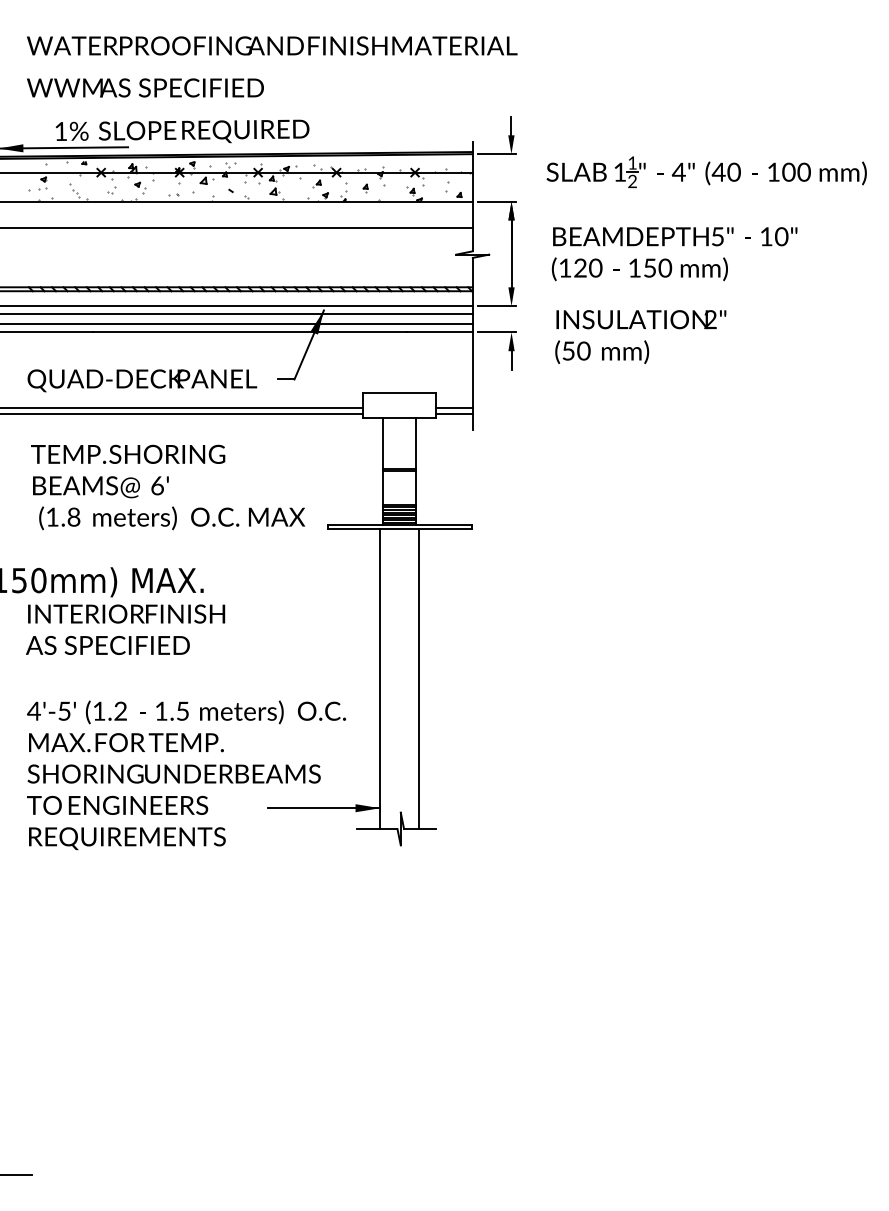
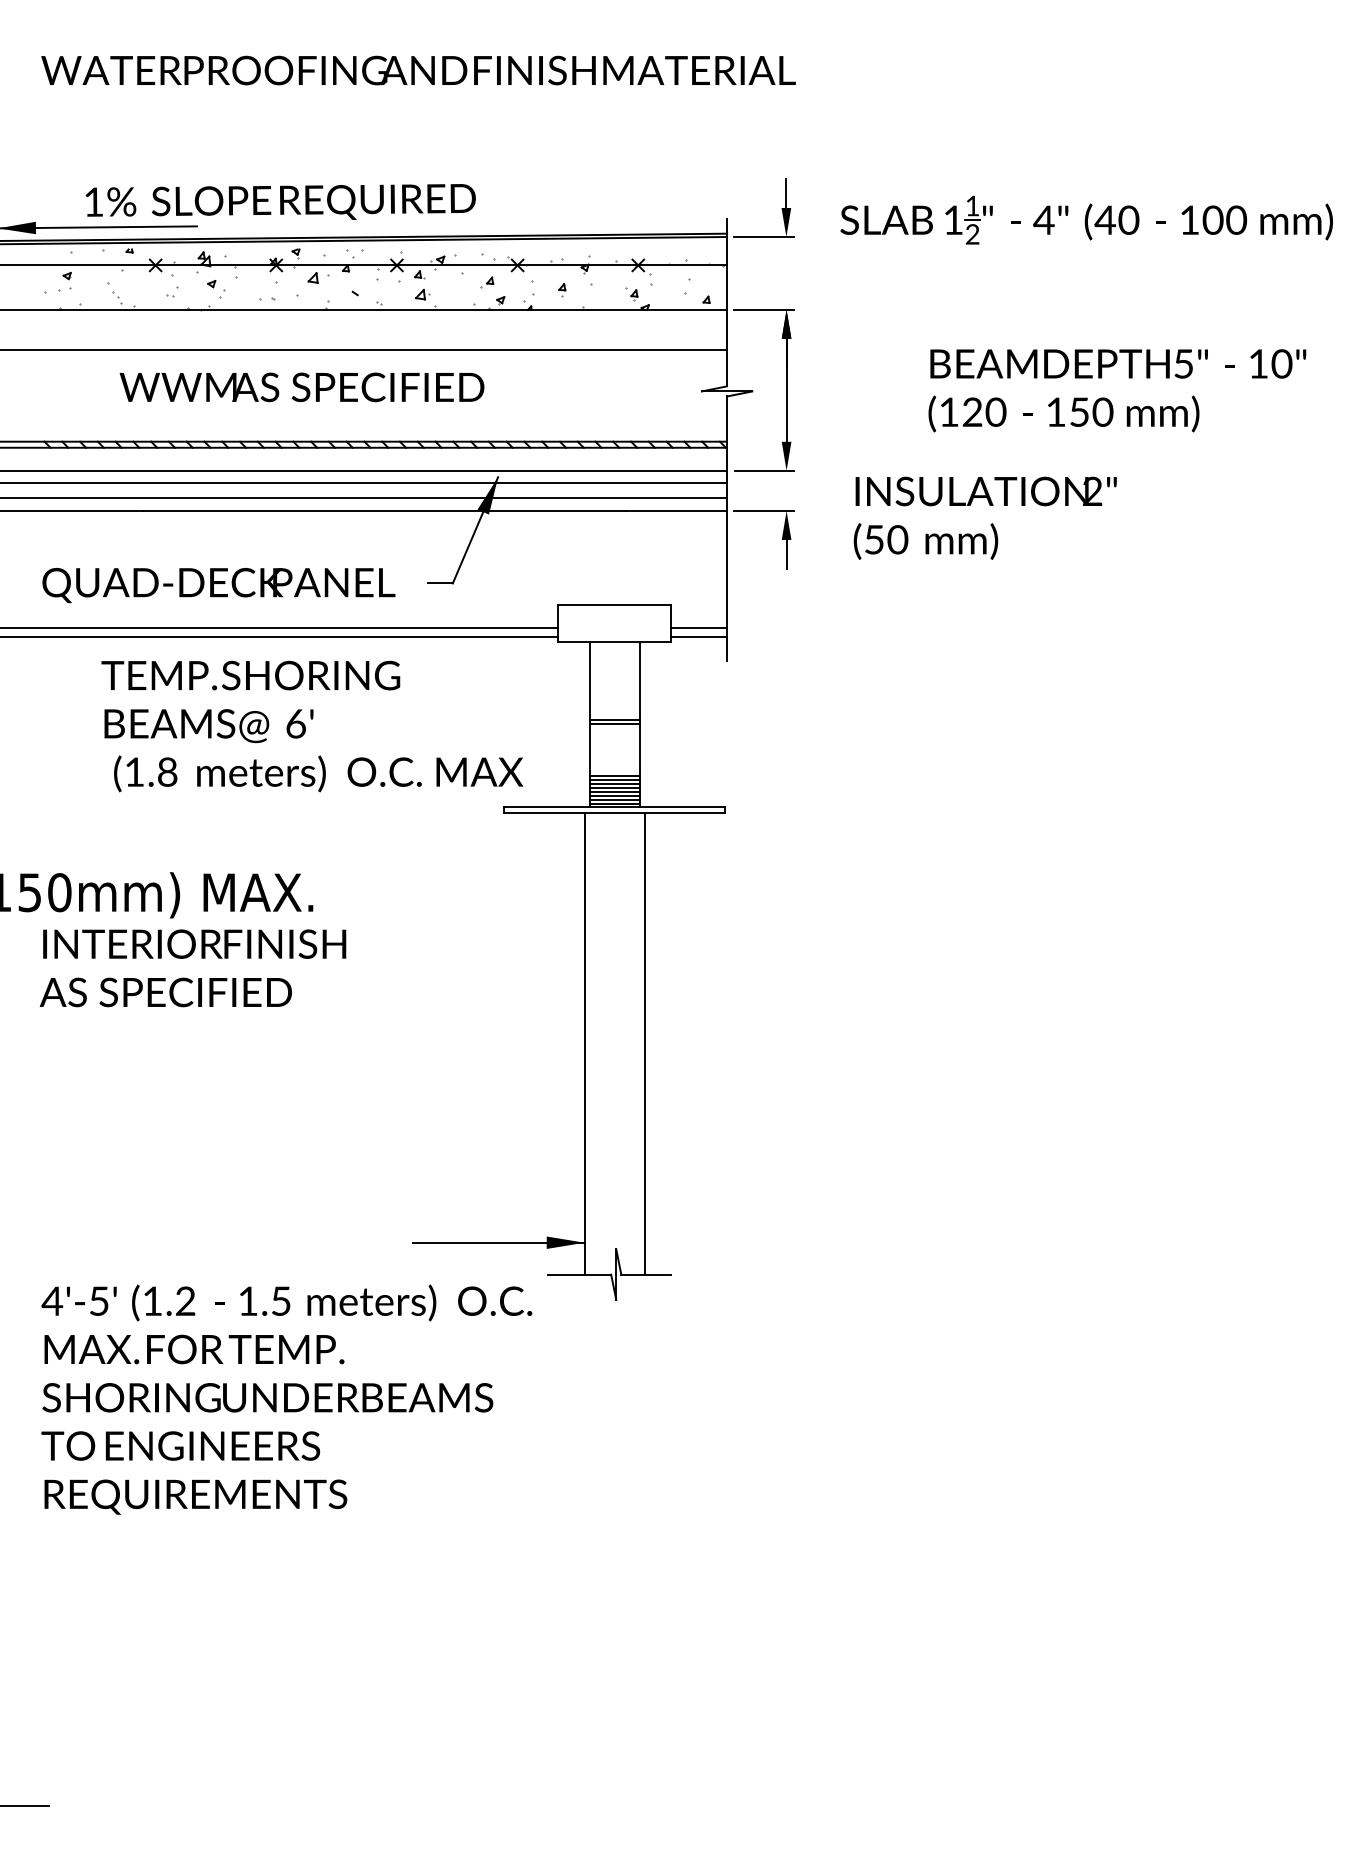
text: (145, 87) -> (302, 386), moved
part: (706, 171) -> (1086, 219), moved
text: (674, 254) -> (1117, 391), moved
text: (168, 487) -> (312, 726), moved
text: (186, 775) -> (286, 1399), moved

